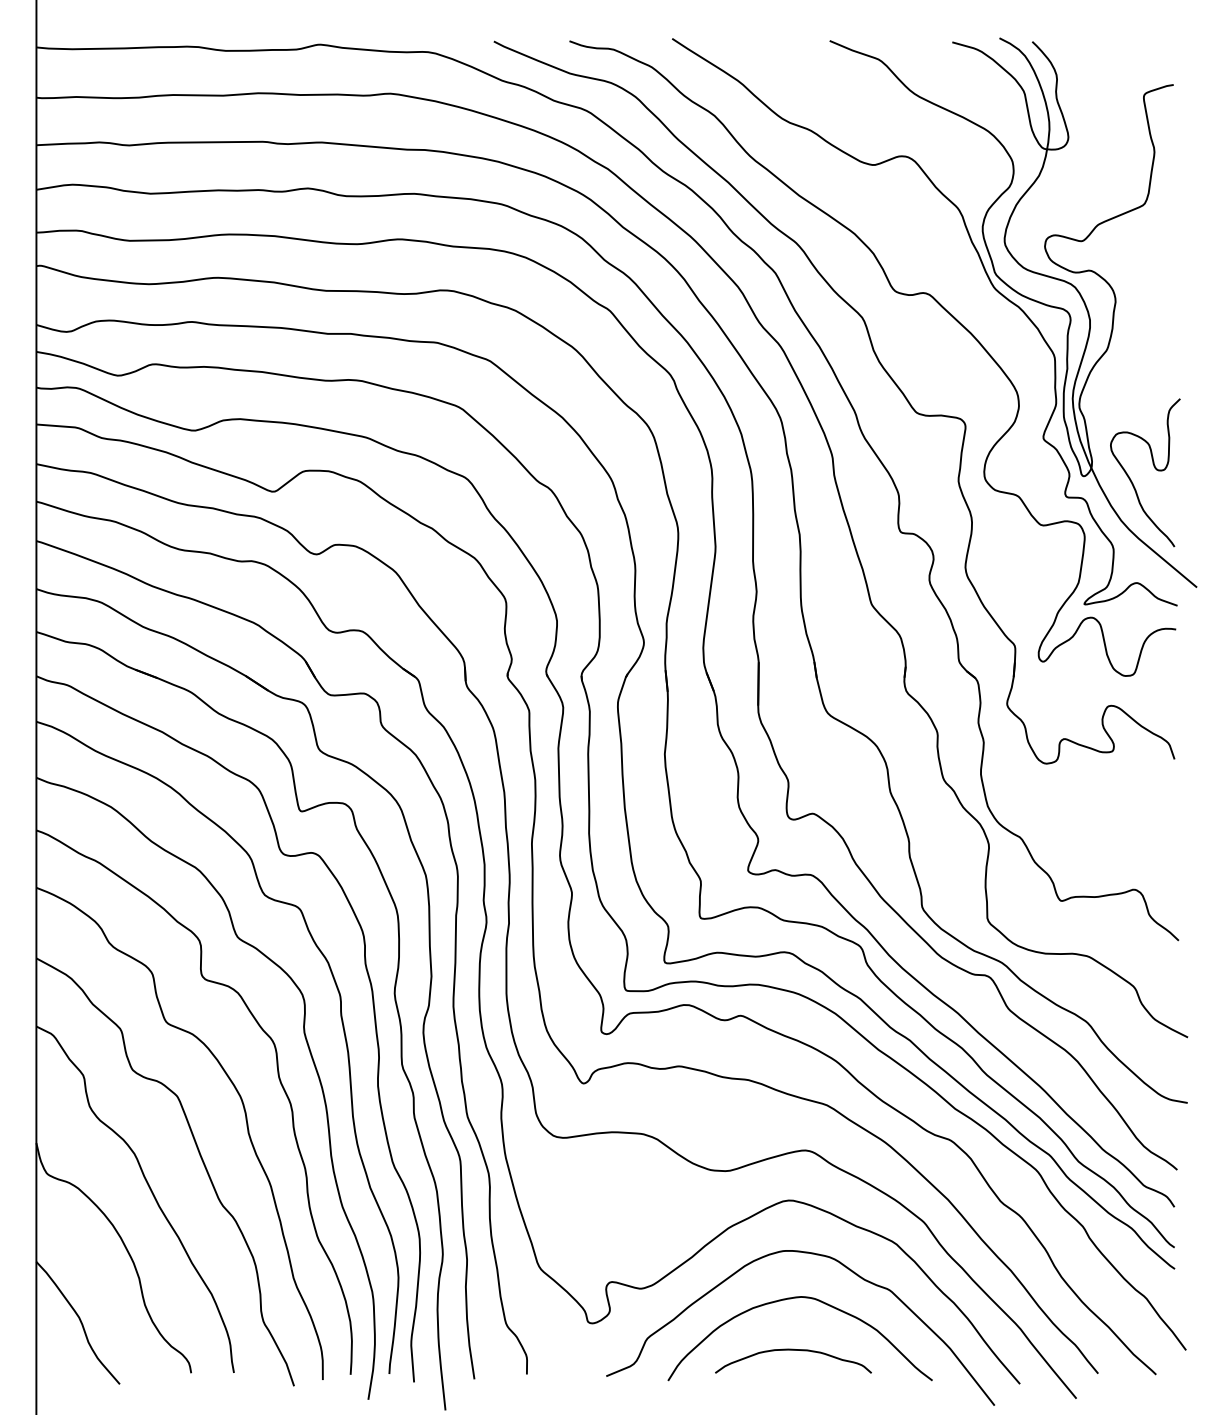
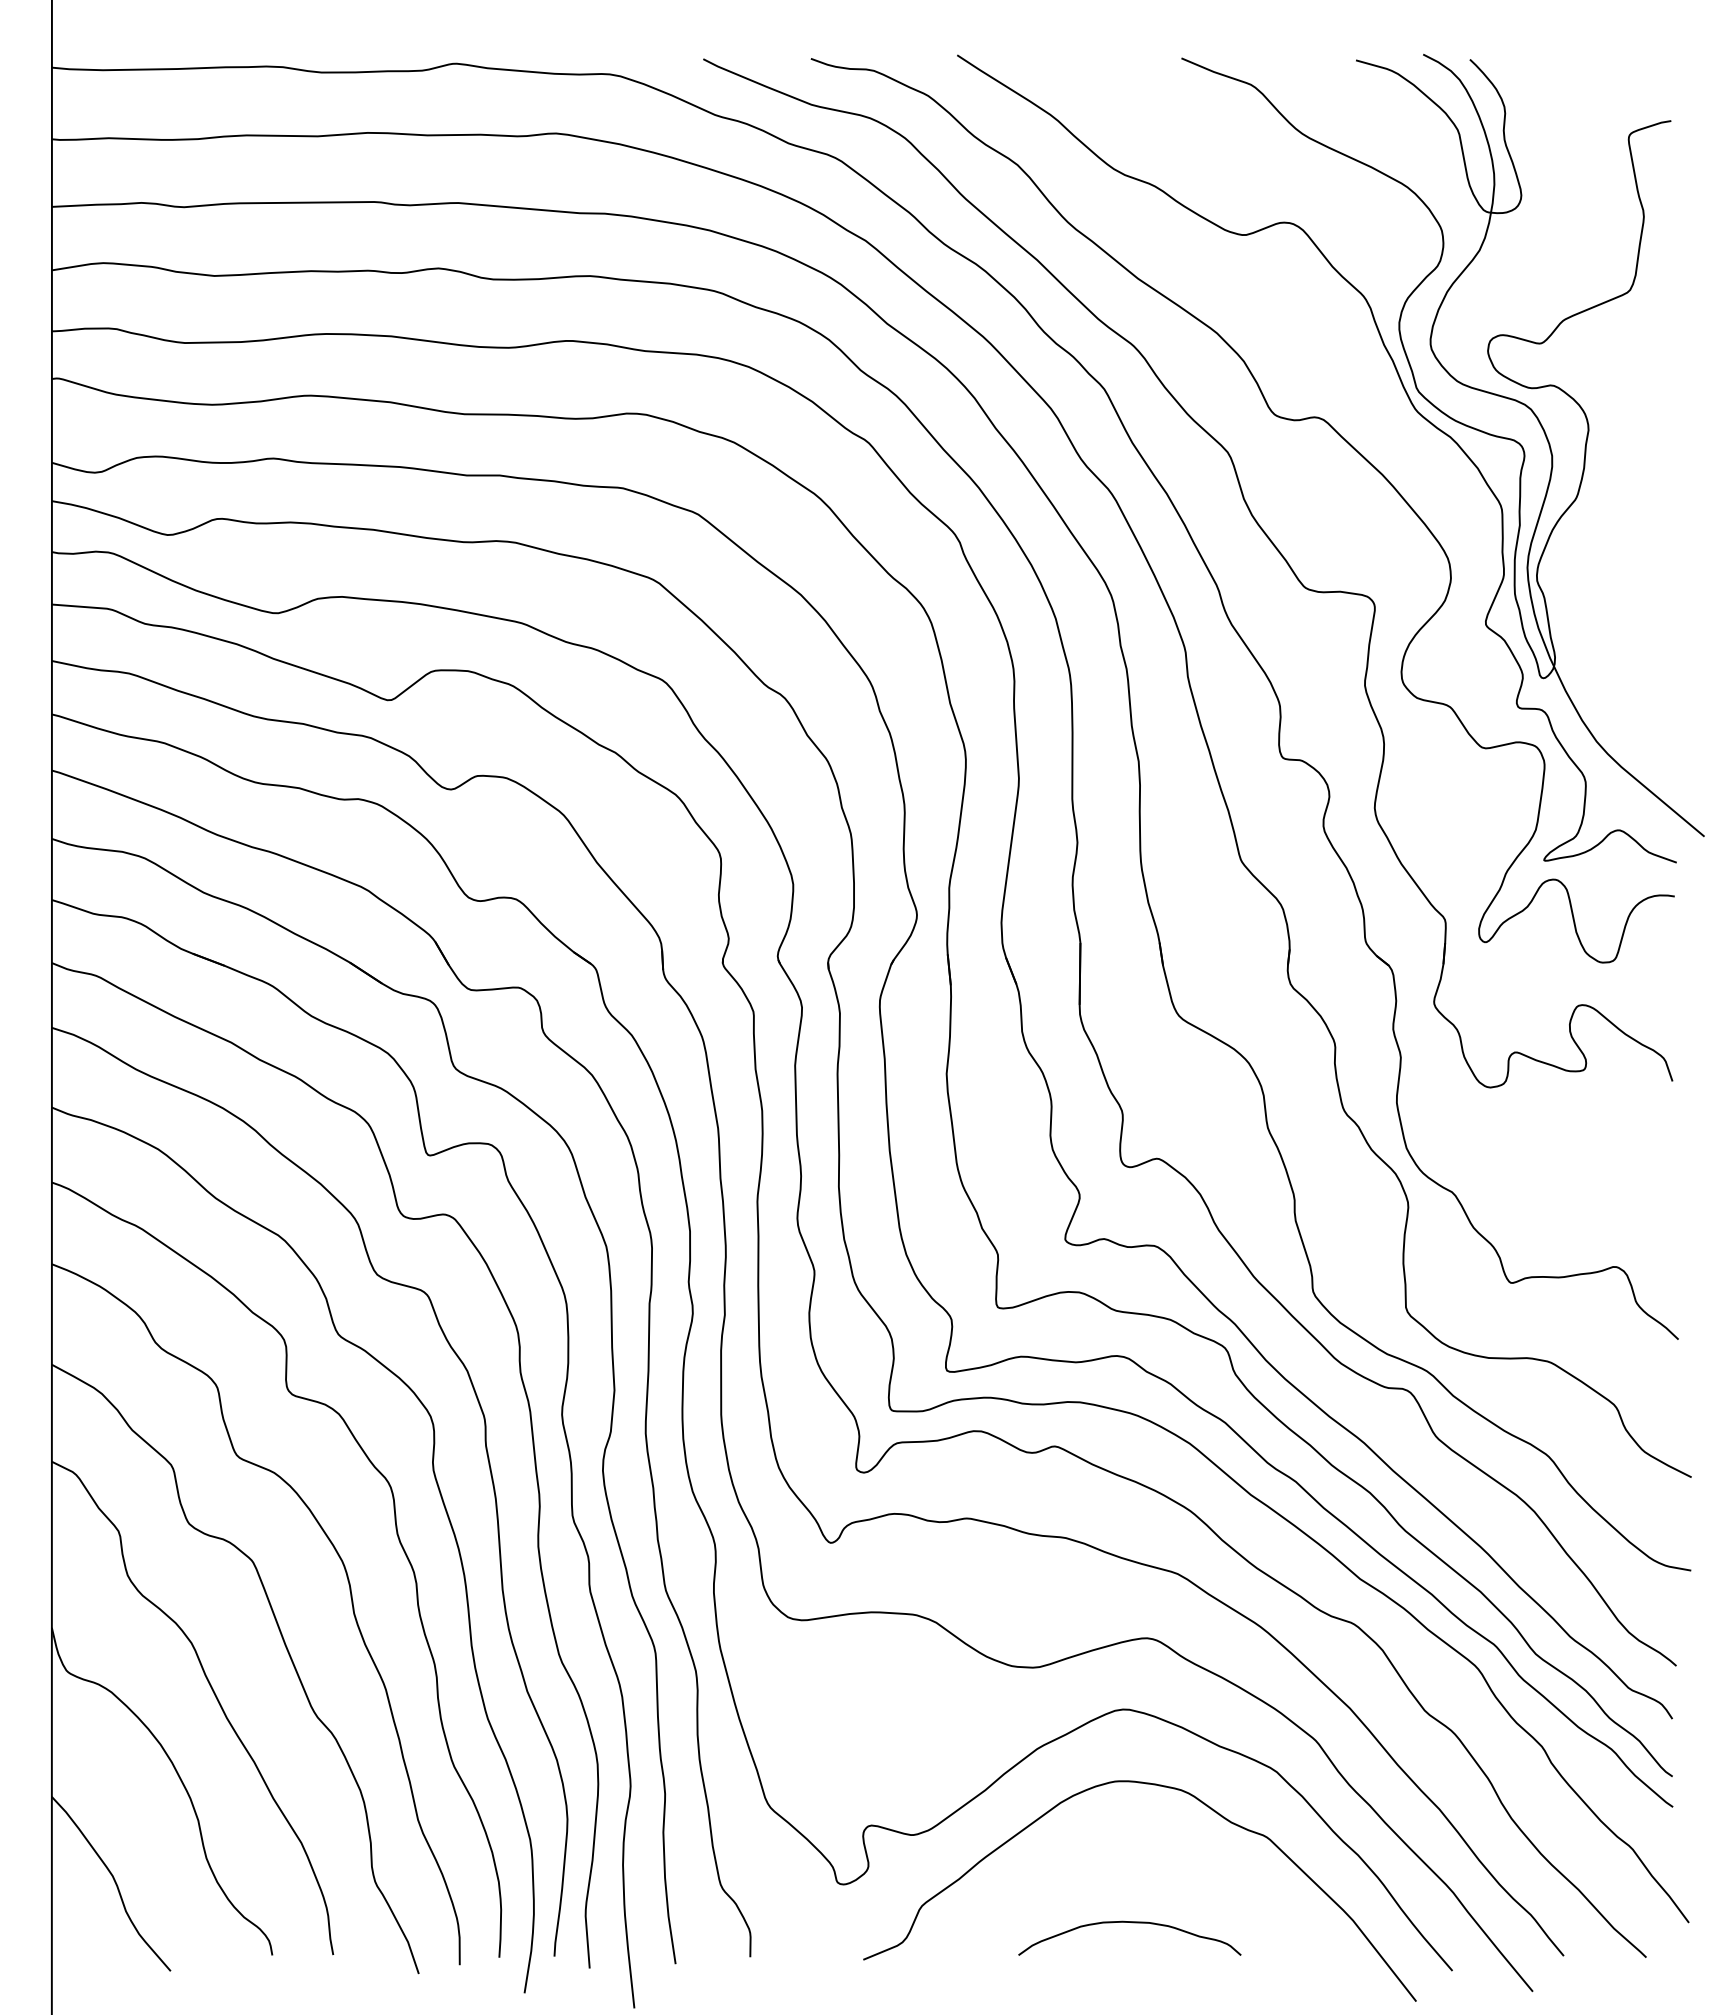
curve: (1154, 468) -> (1644, 667), removed
curve: (792, 1298) -> (1128, 1849), removed

